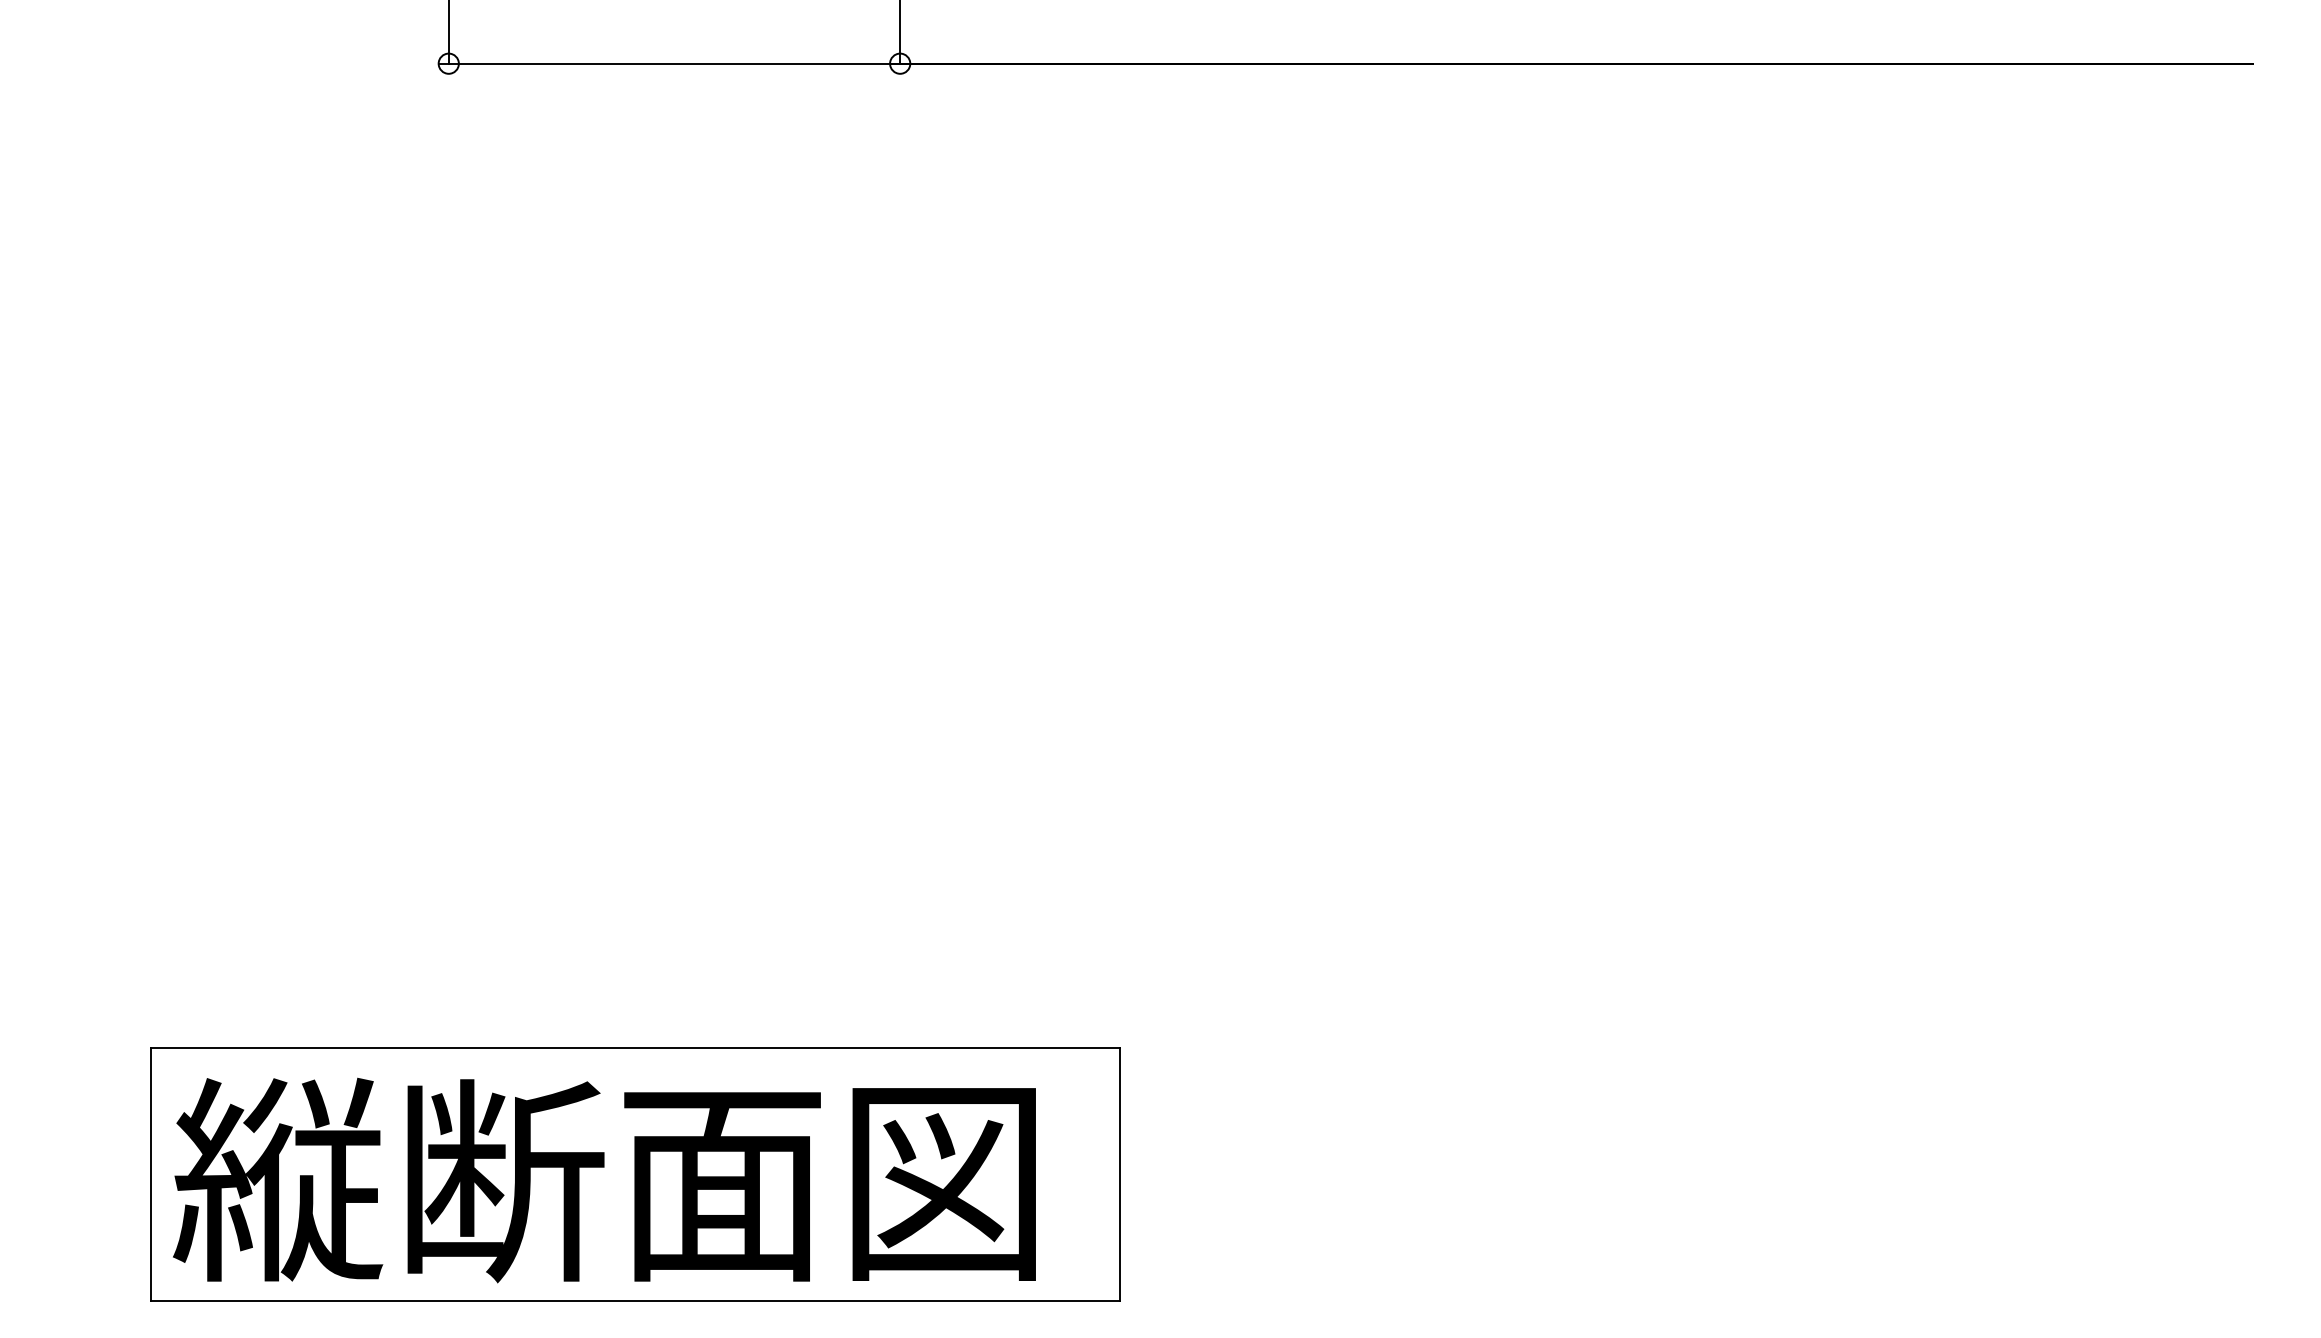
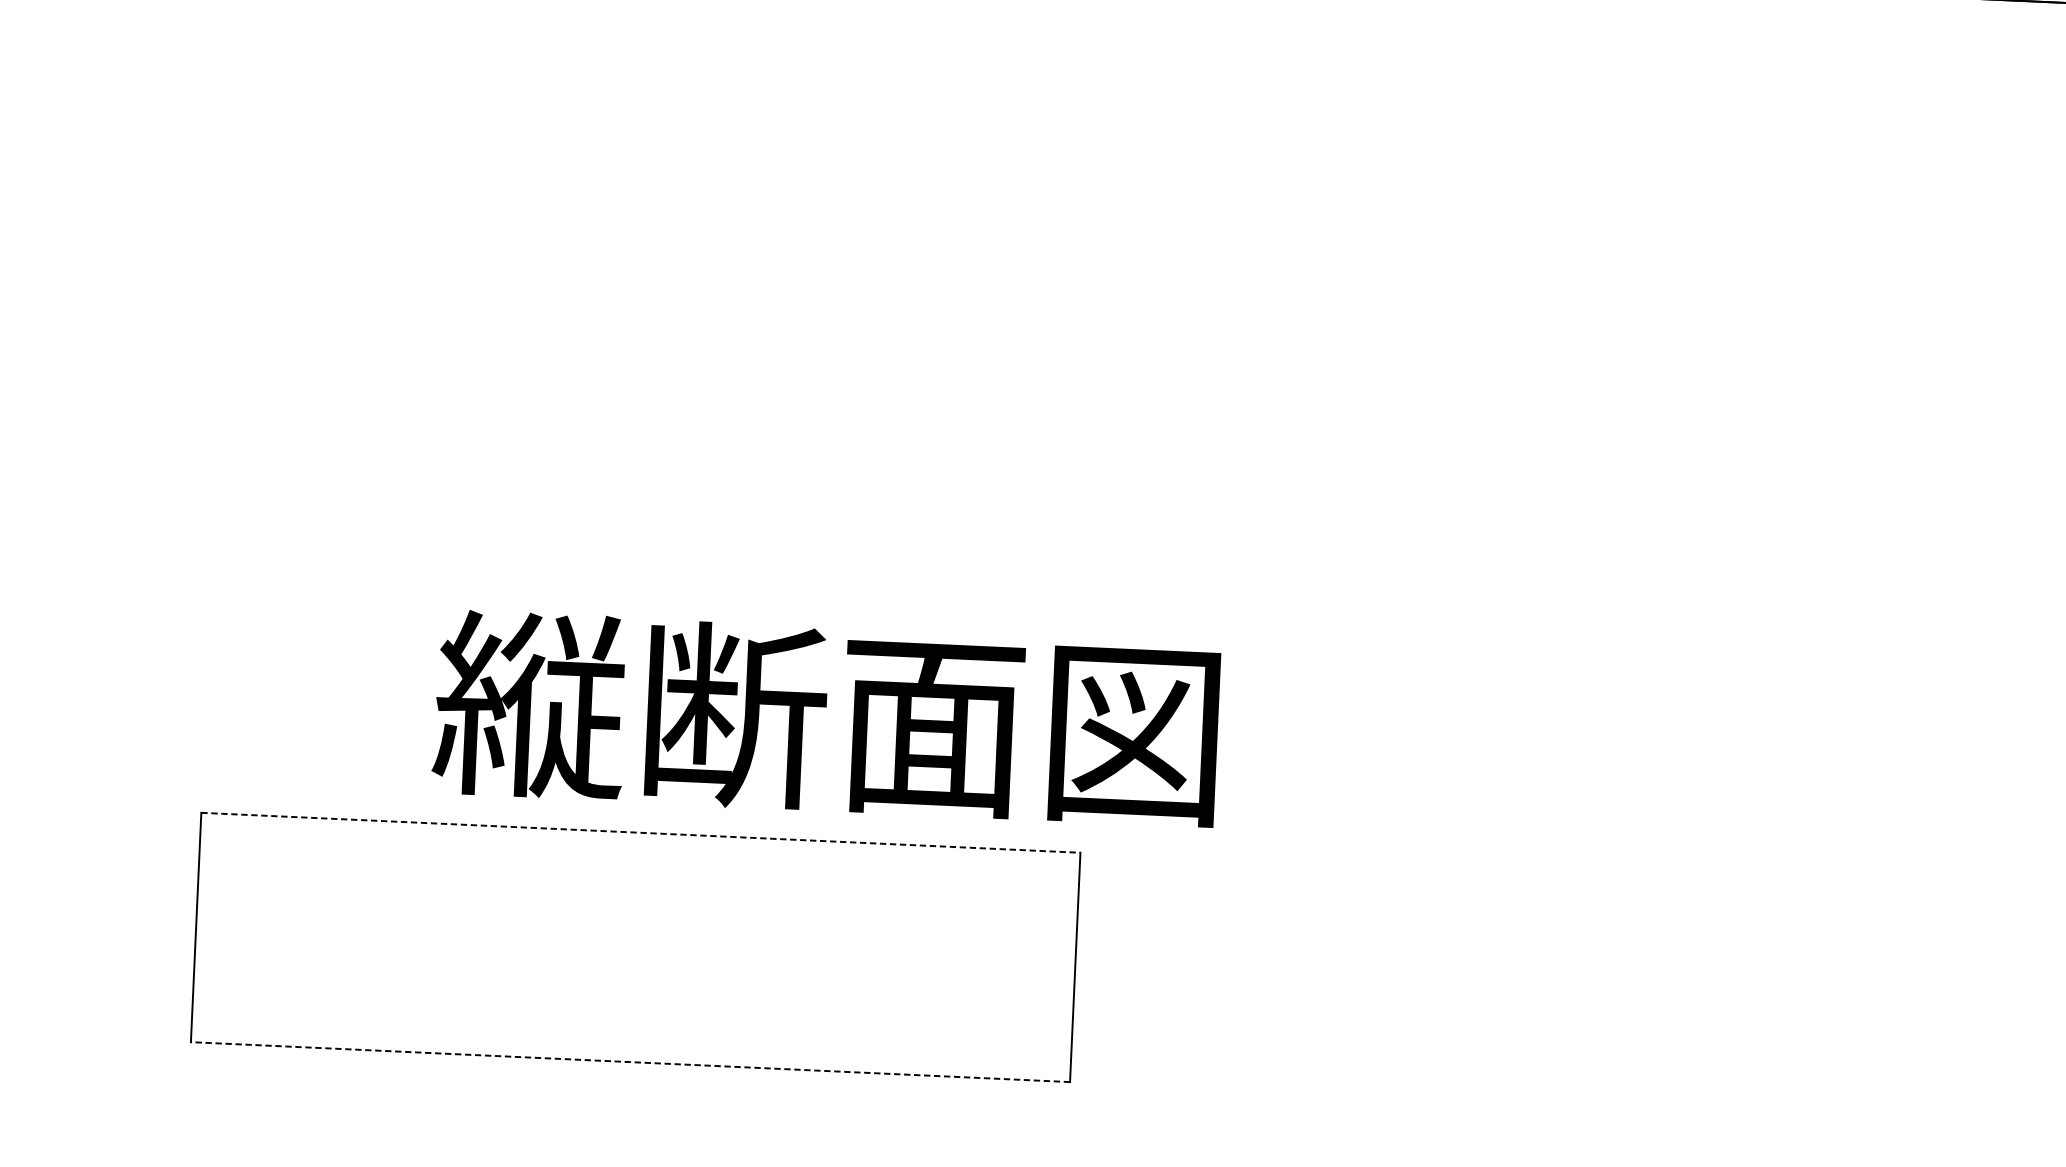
line: (635, 1047) -> (641, 832), solid -> dashed
text: (604, 1180) -> (826, 719), moved
line: (635, 1300) -> (630, 1062), solid -> dashed

